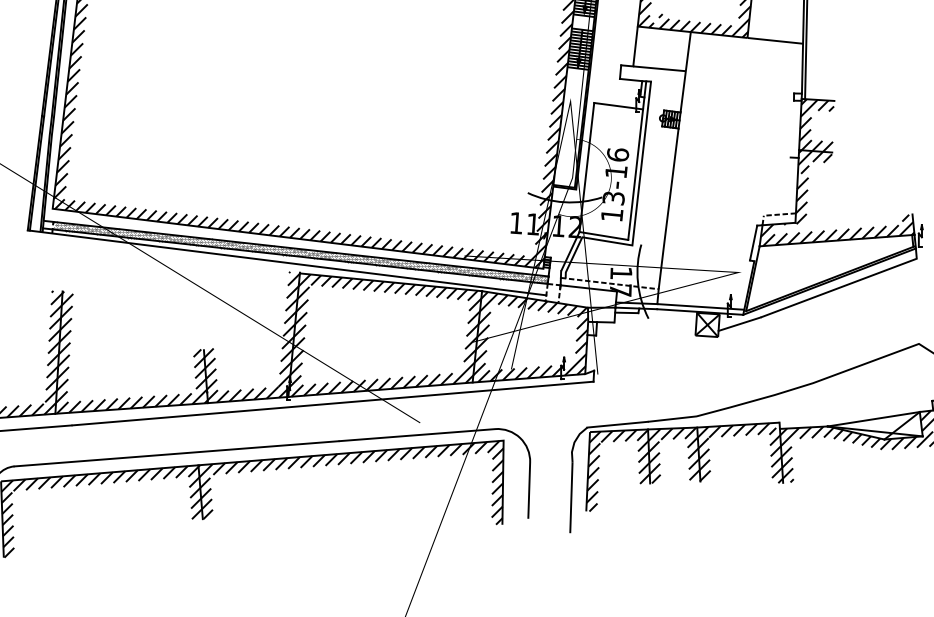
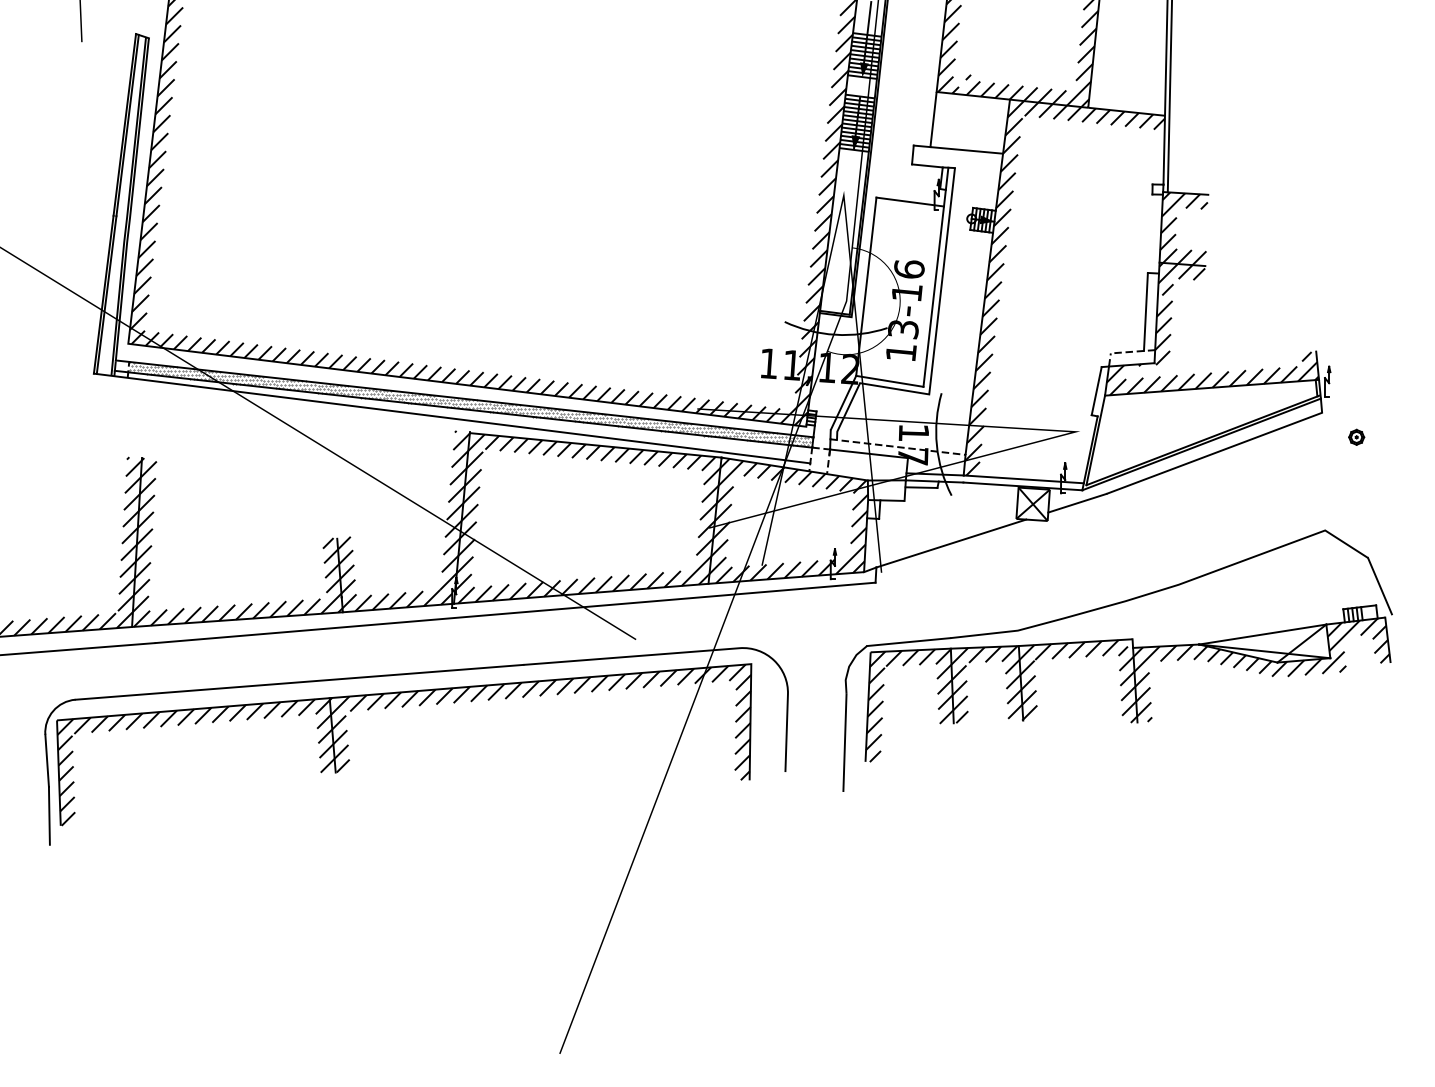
hatch: (730, 168) -> (1064, 288), added
line: (788, 185) -> (1145, 311), added
line: (648, 353) -> (951, 543), added

